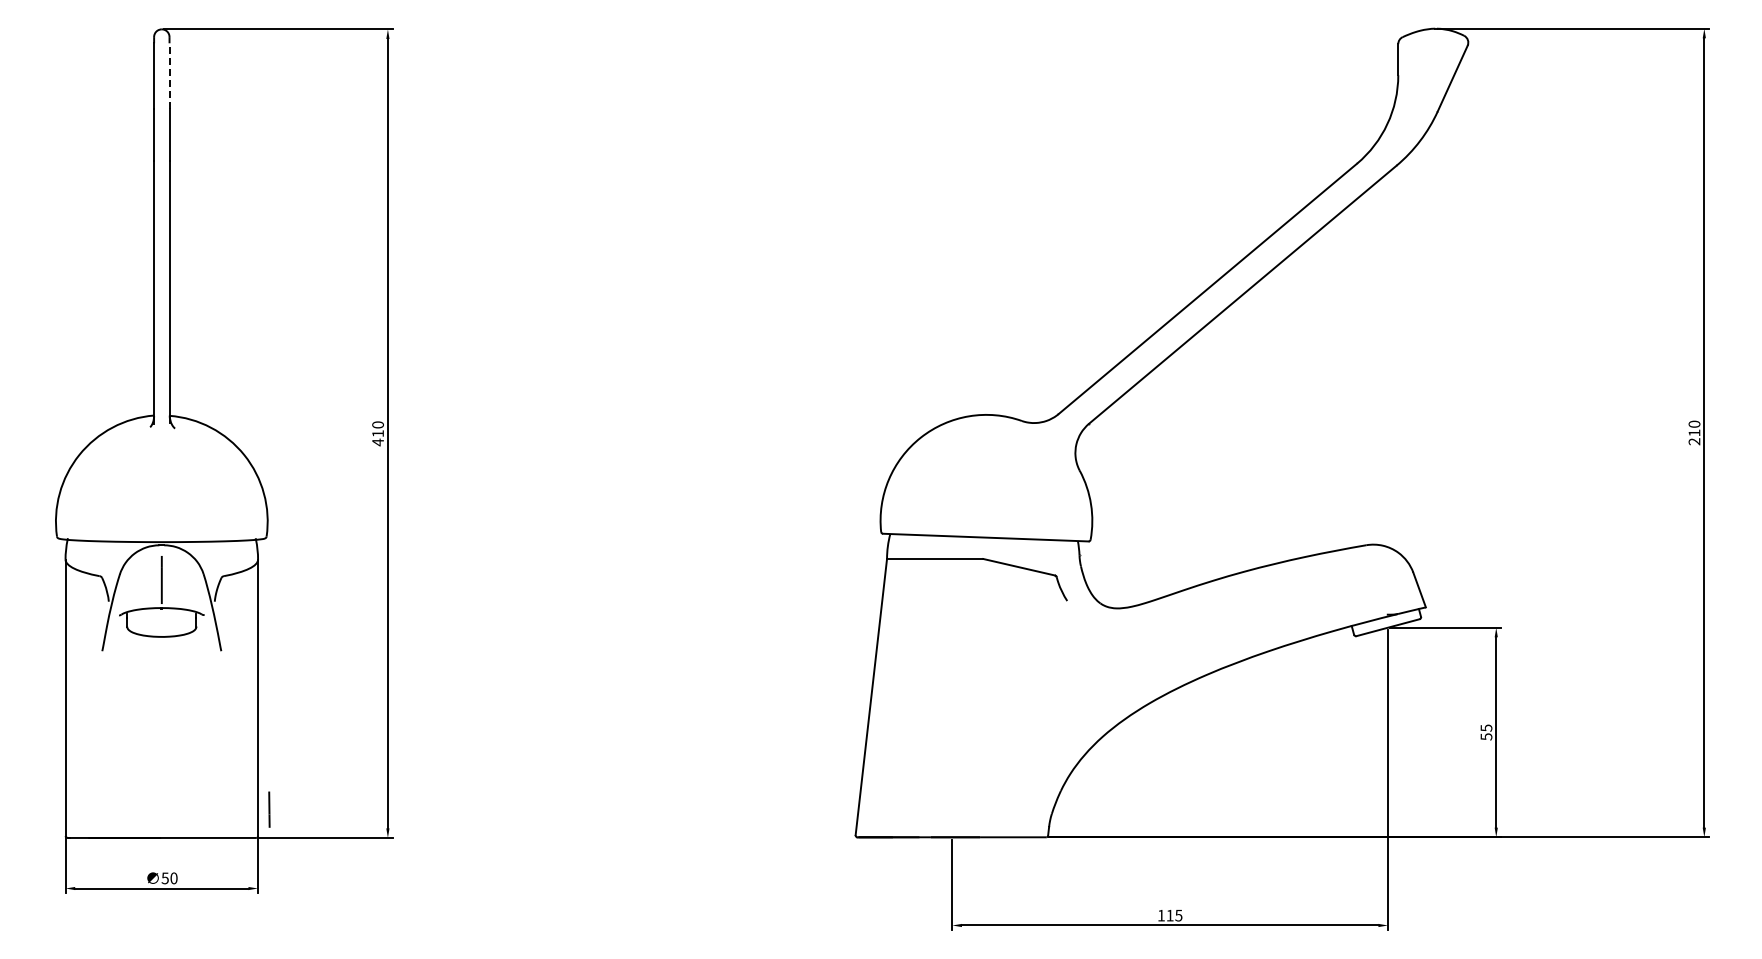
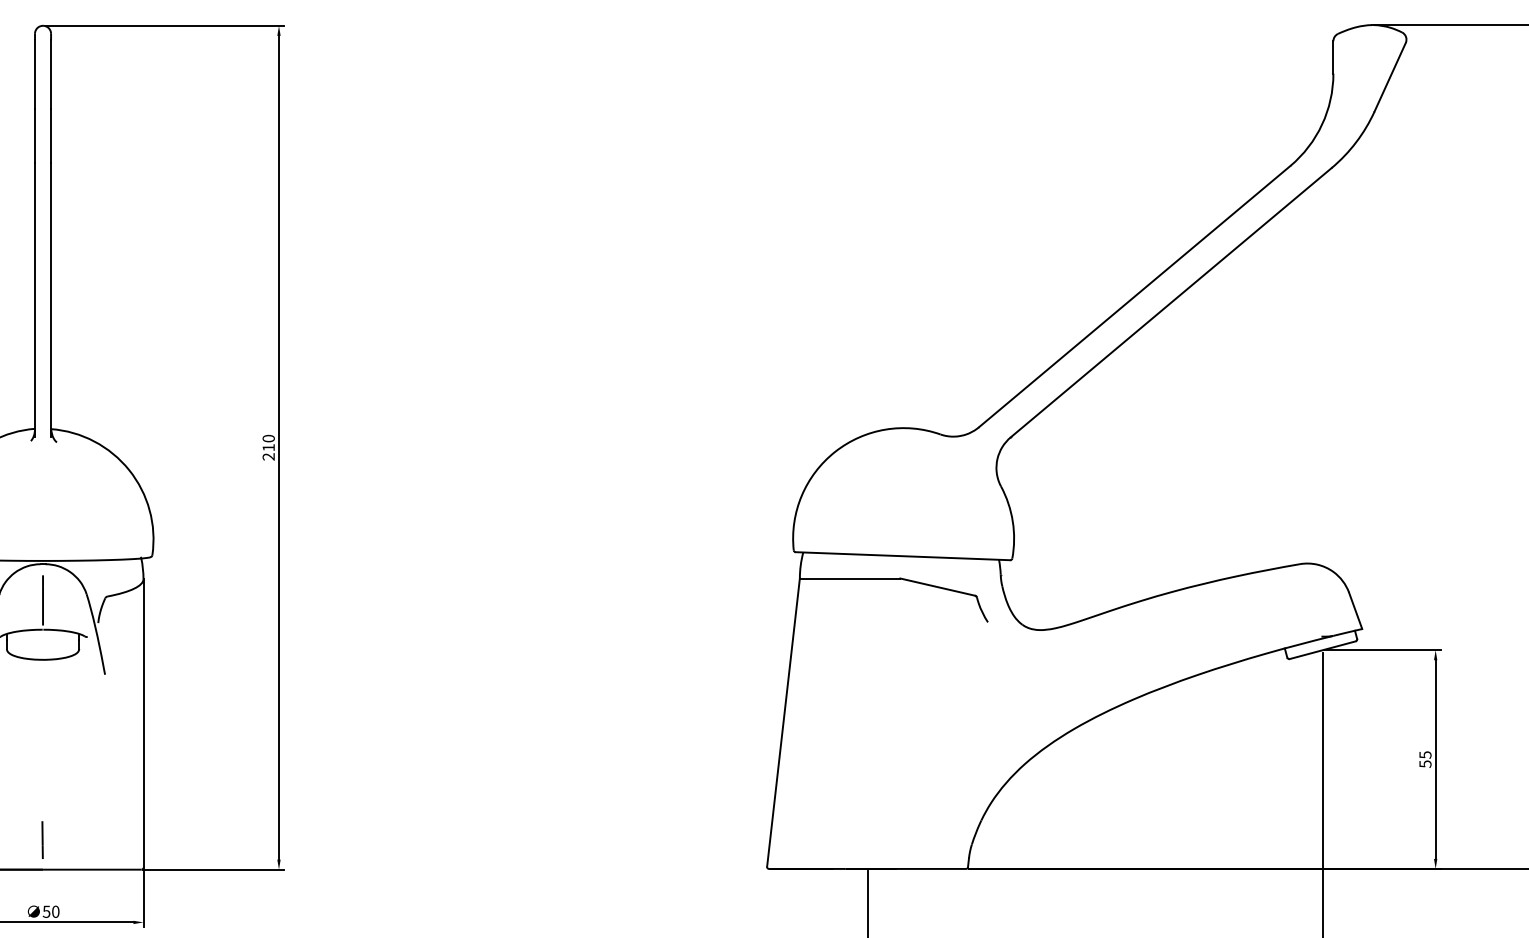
line: (169, 76) -> (51, 74), dashed -> solid
text: (377, 442) -> (268, 456), 410 -> 210
line: (269, 809) -> (42, 839), moved

